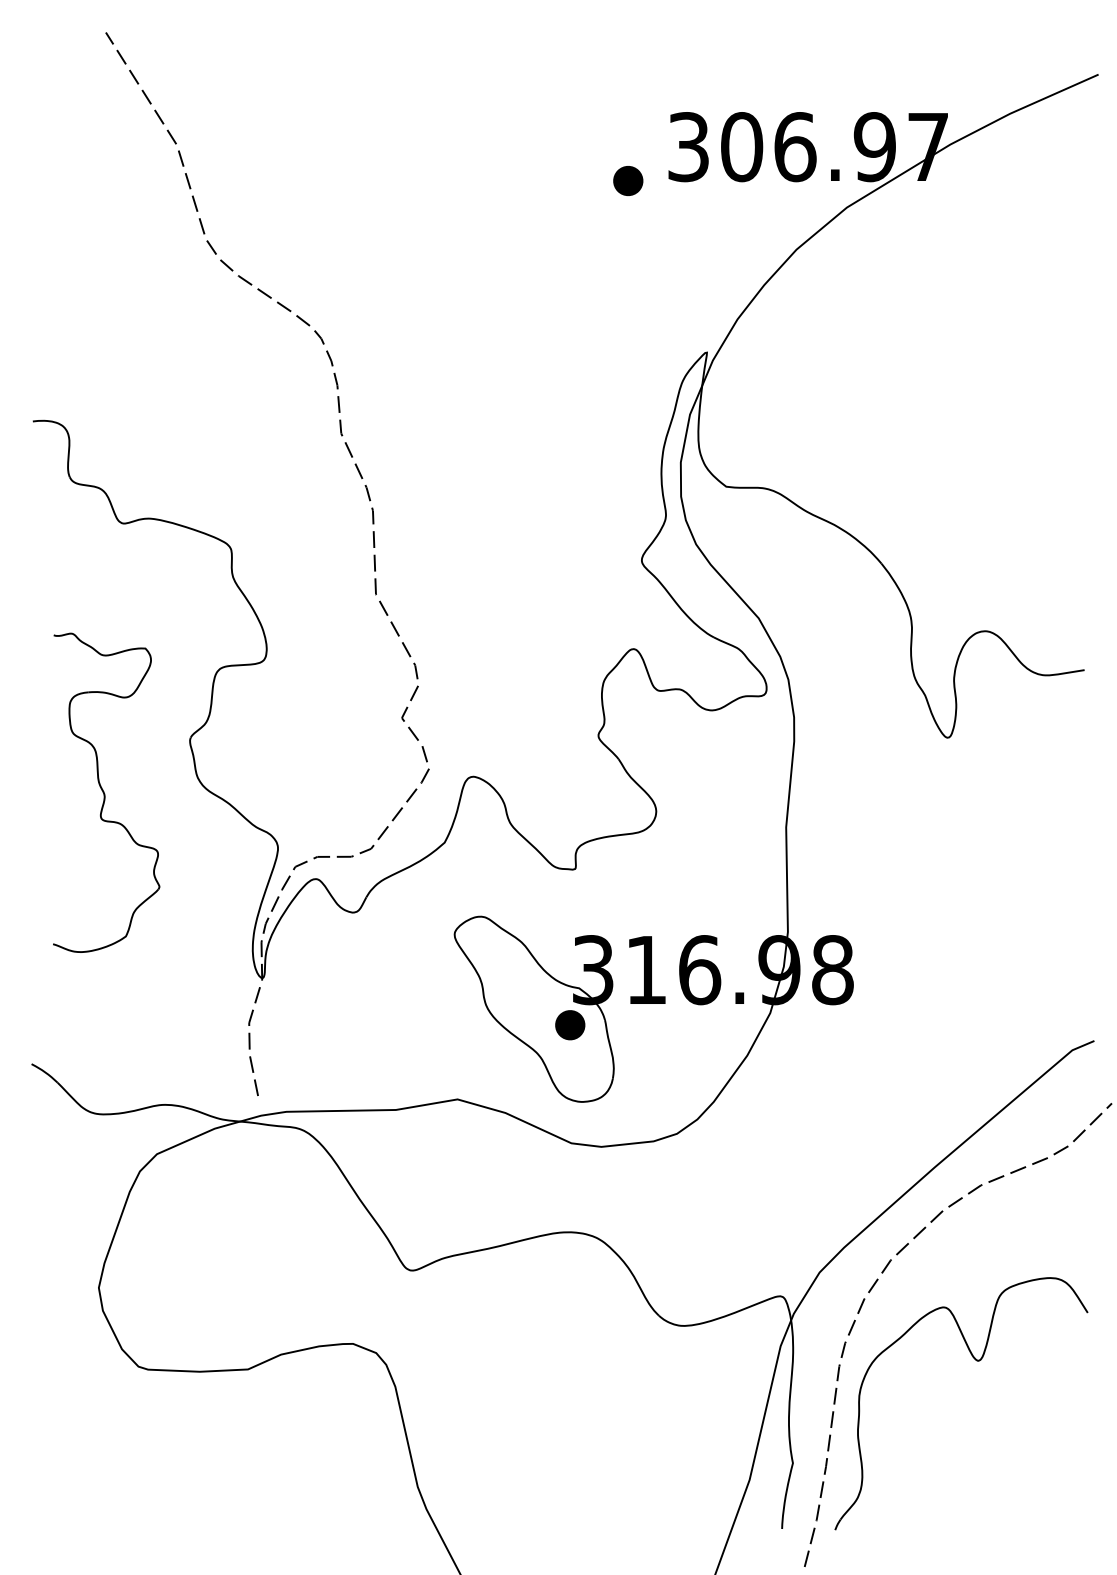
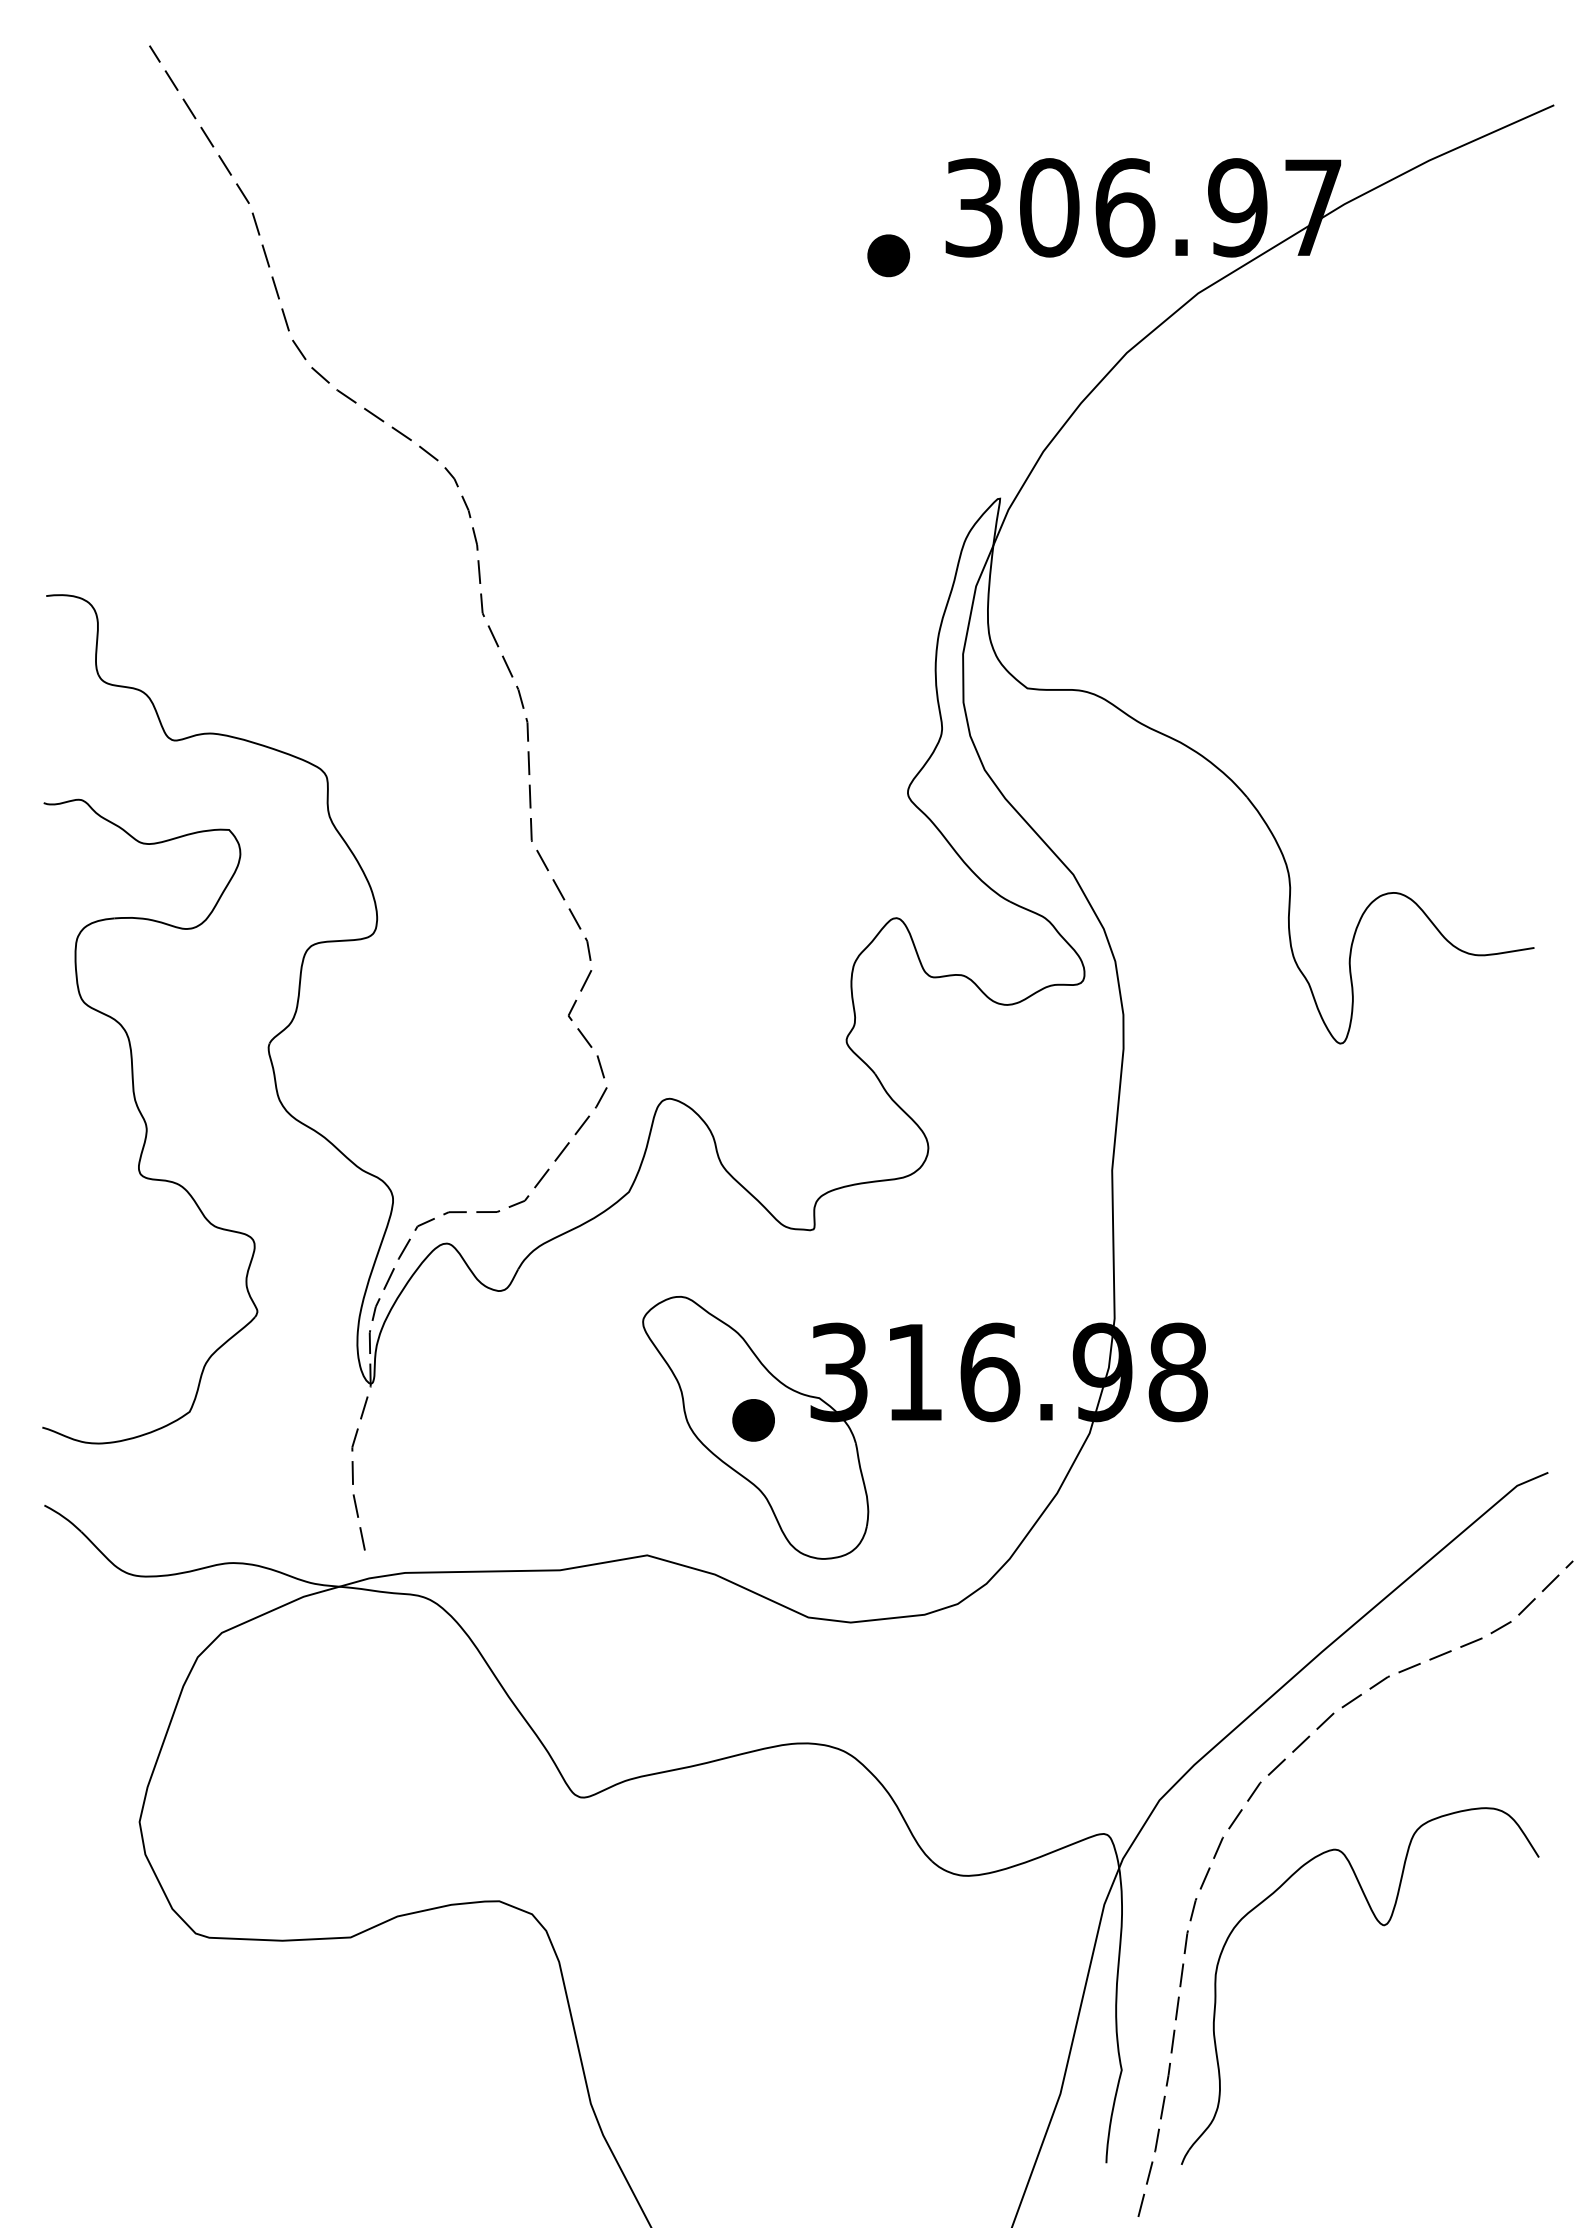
part: (106, 792) -> (150, 1121), size x1.43
part: (570, 1025) -> (753, 1420), moved

